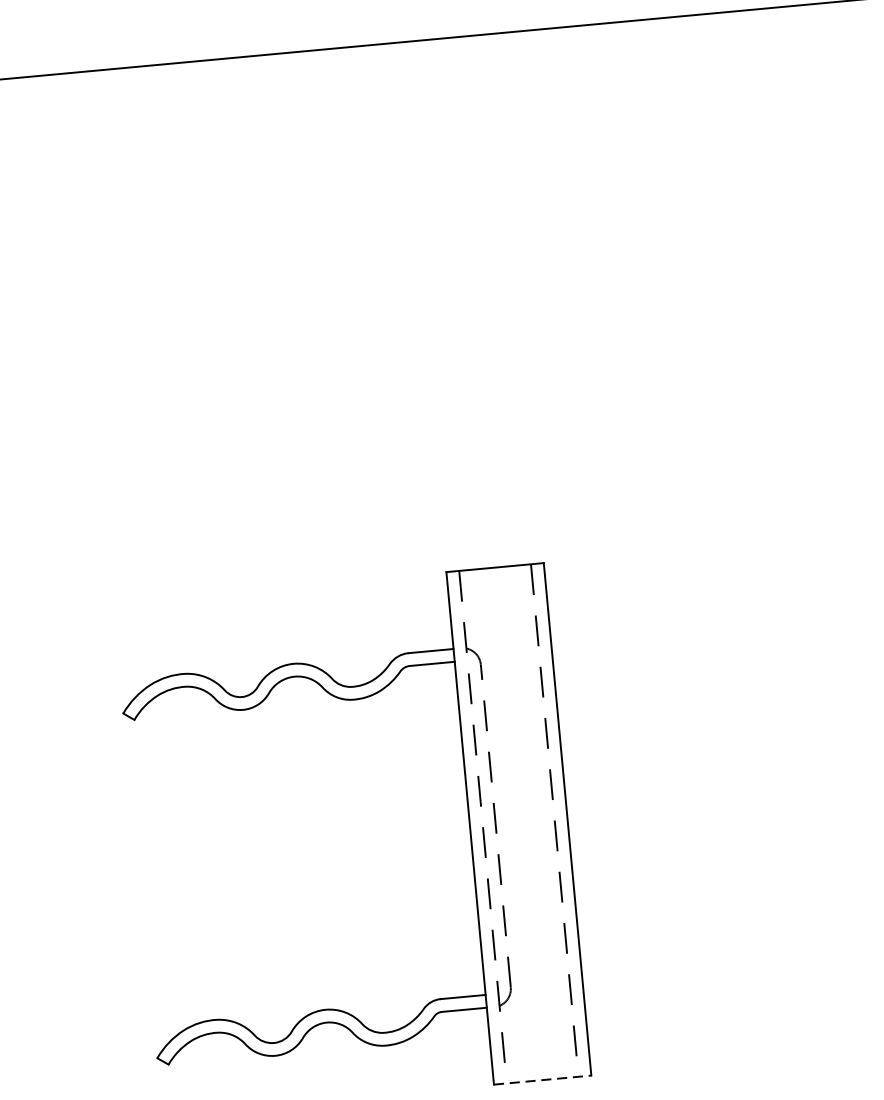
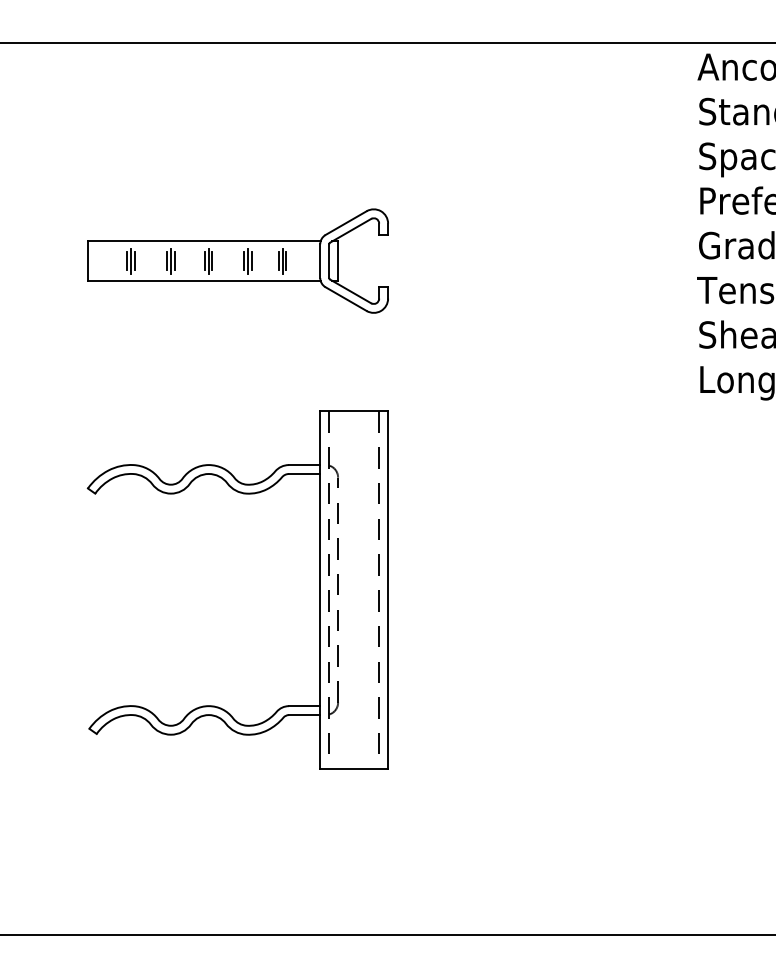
part: (307, 366) -> (237, 260), added
line: (543, 1079) -> (354, 768), dashed -> solid

